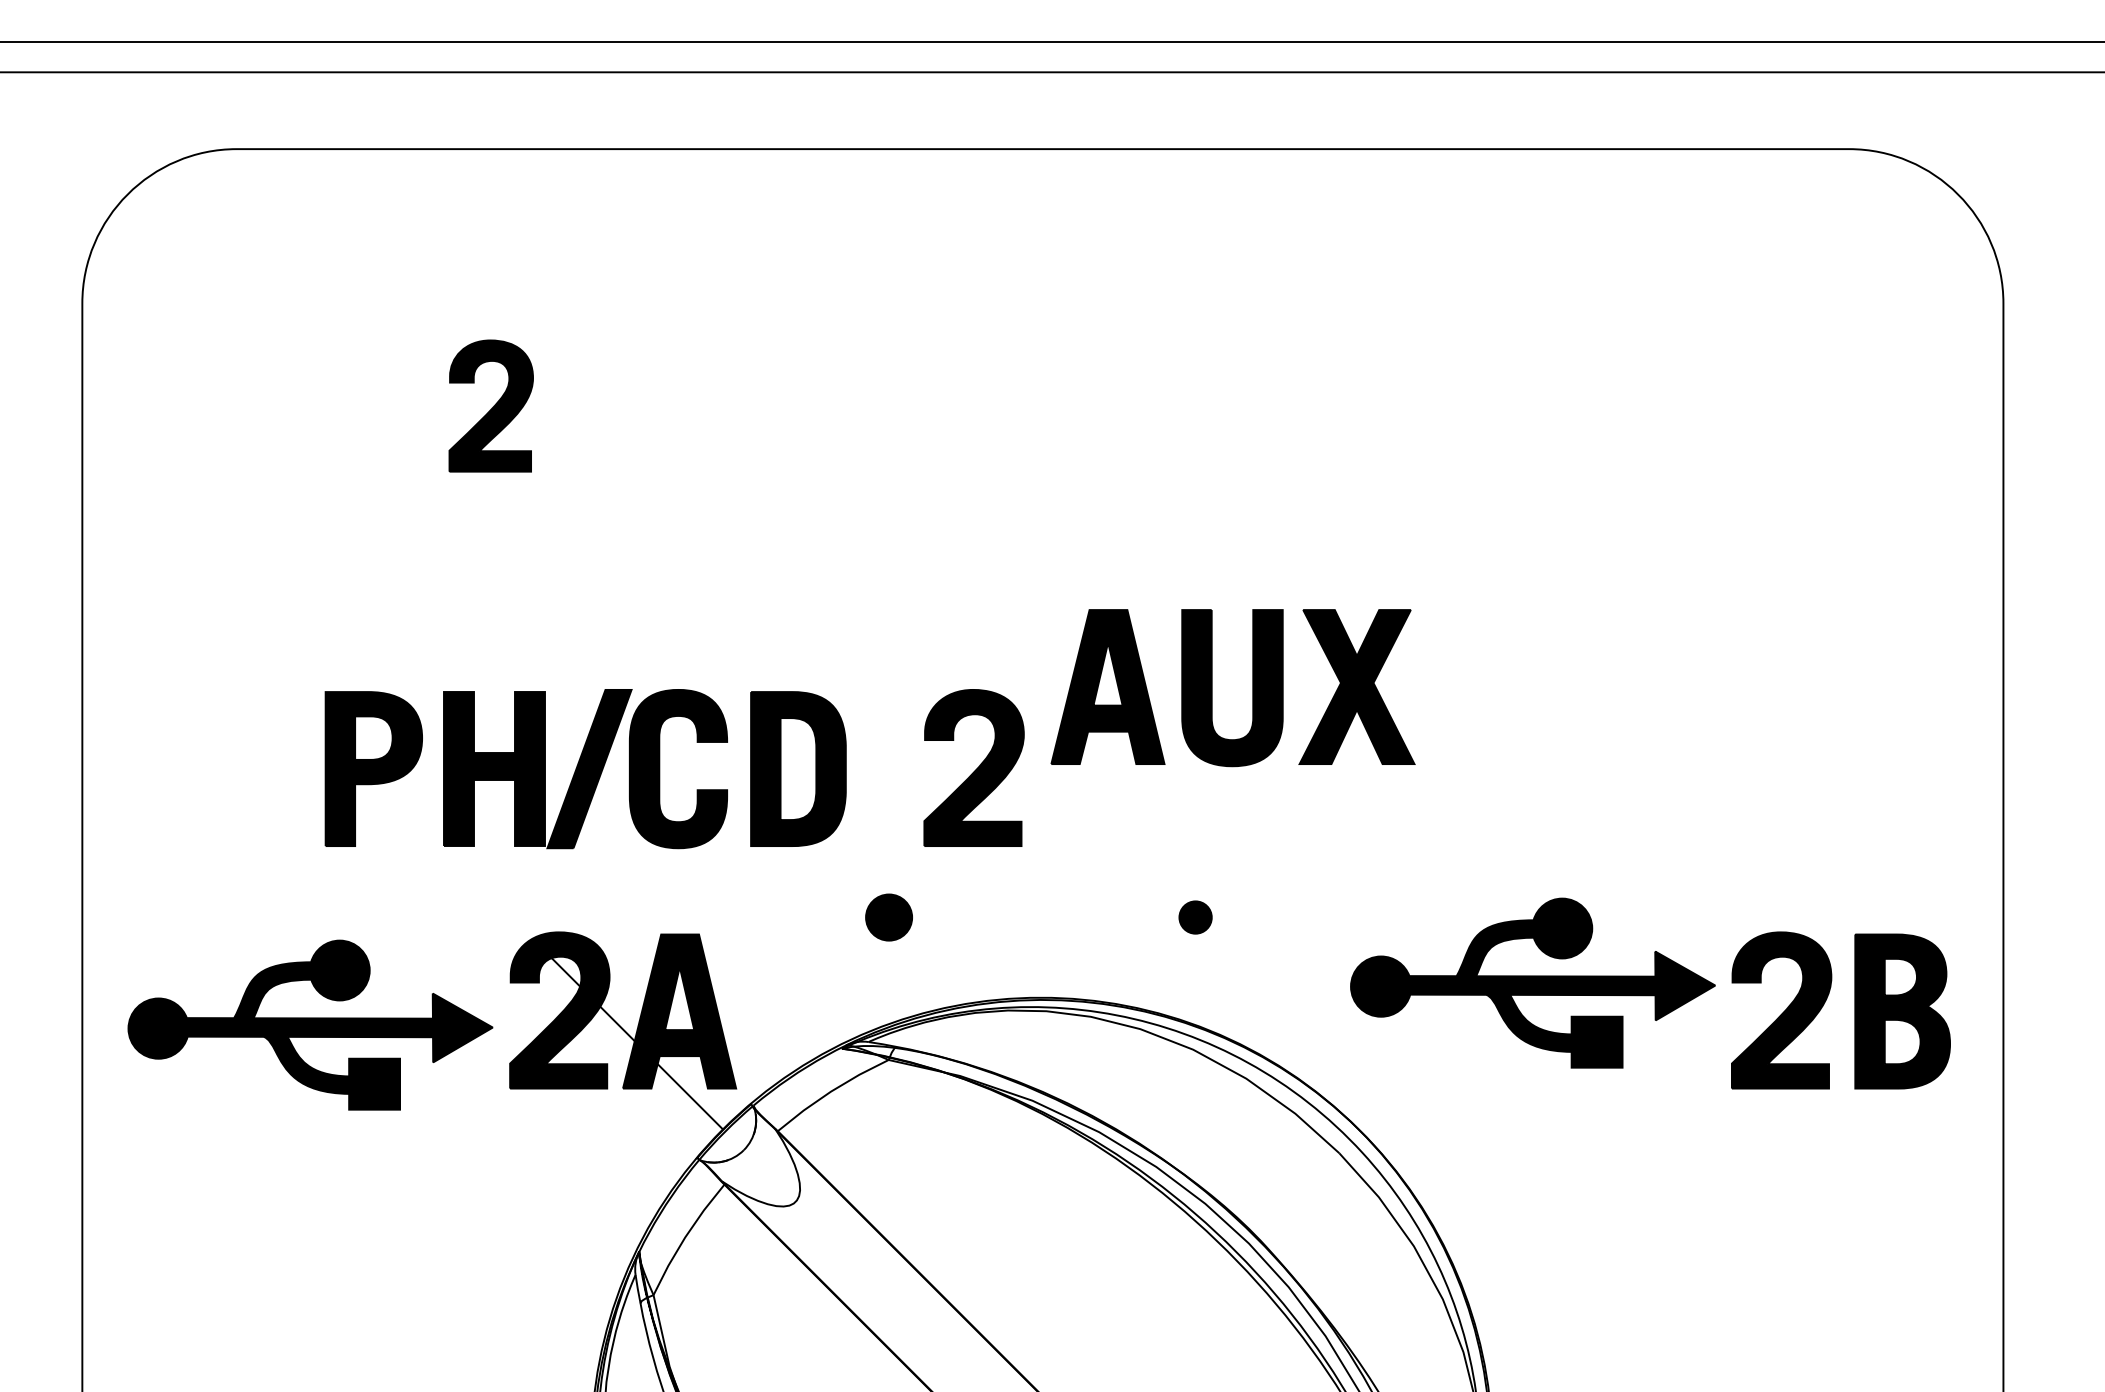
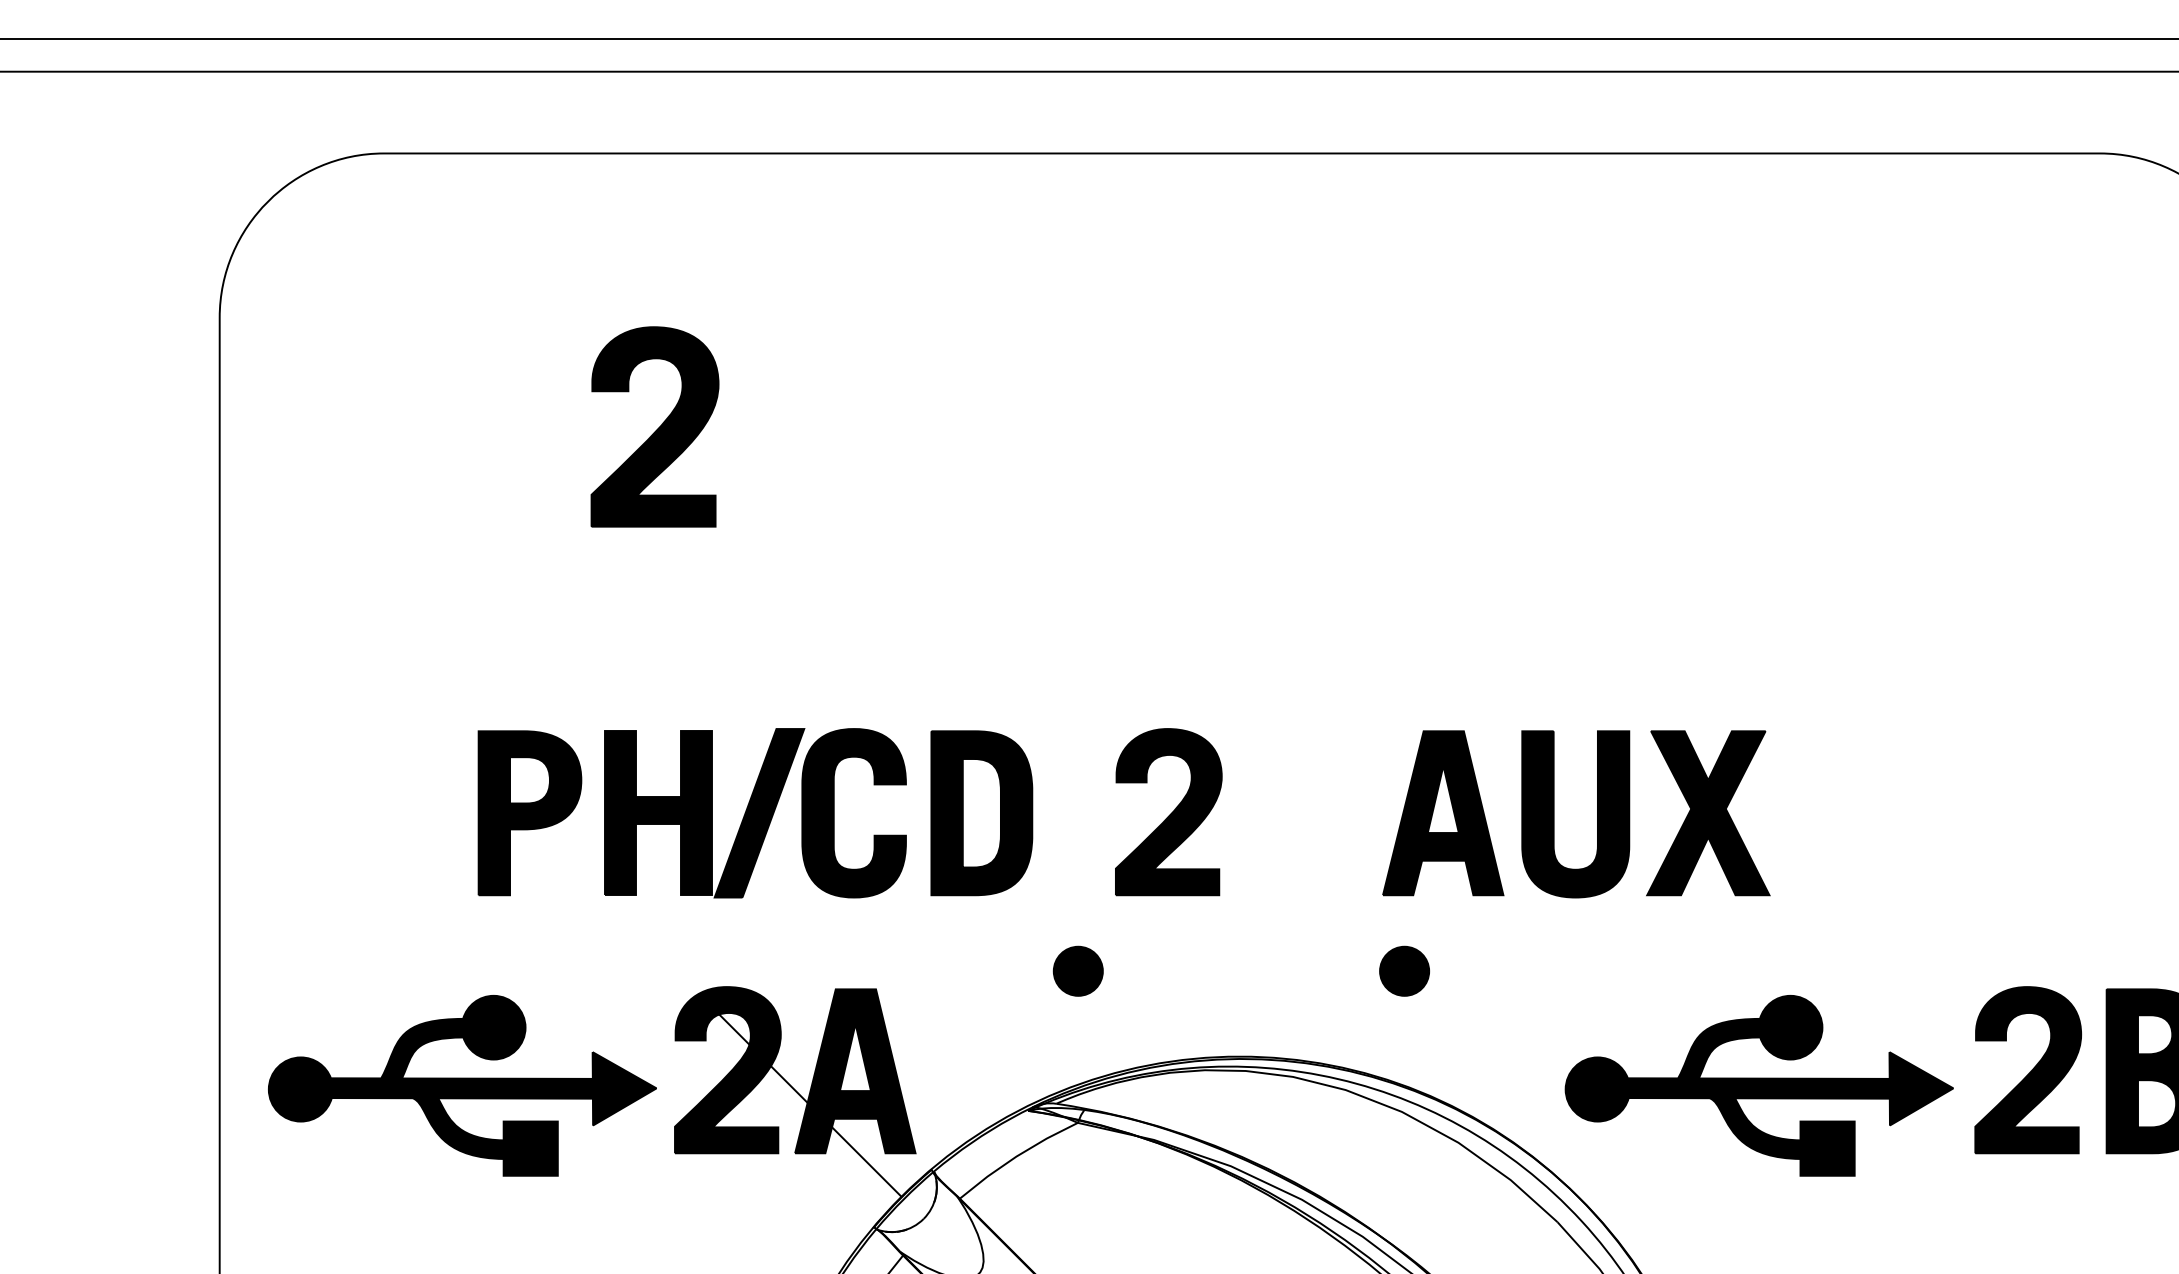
part: (490, 405) -> (654, 426), size x1.43
part: (1212, 688) -> (1554, 814), moved
part: (1195, 917) -> (1404, 971), size x1.43
part: (1532, 982) -> (1758, 1085), moved

